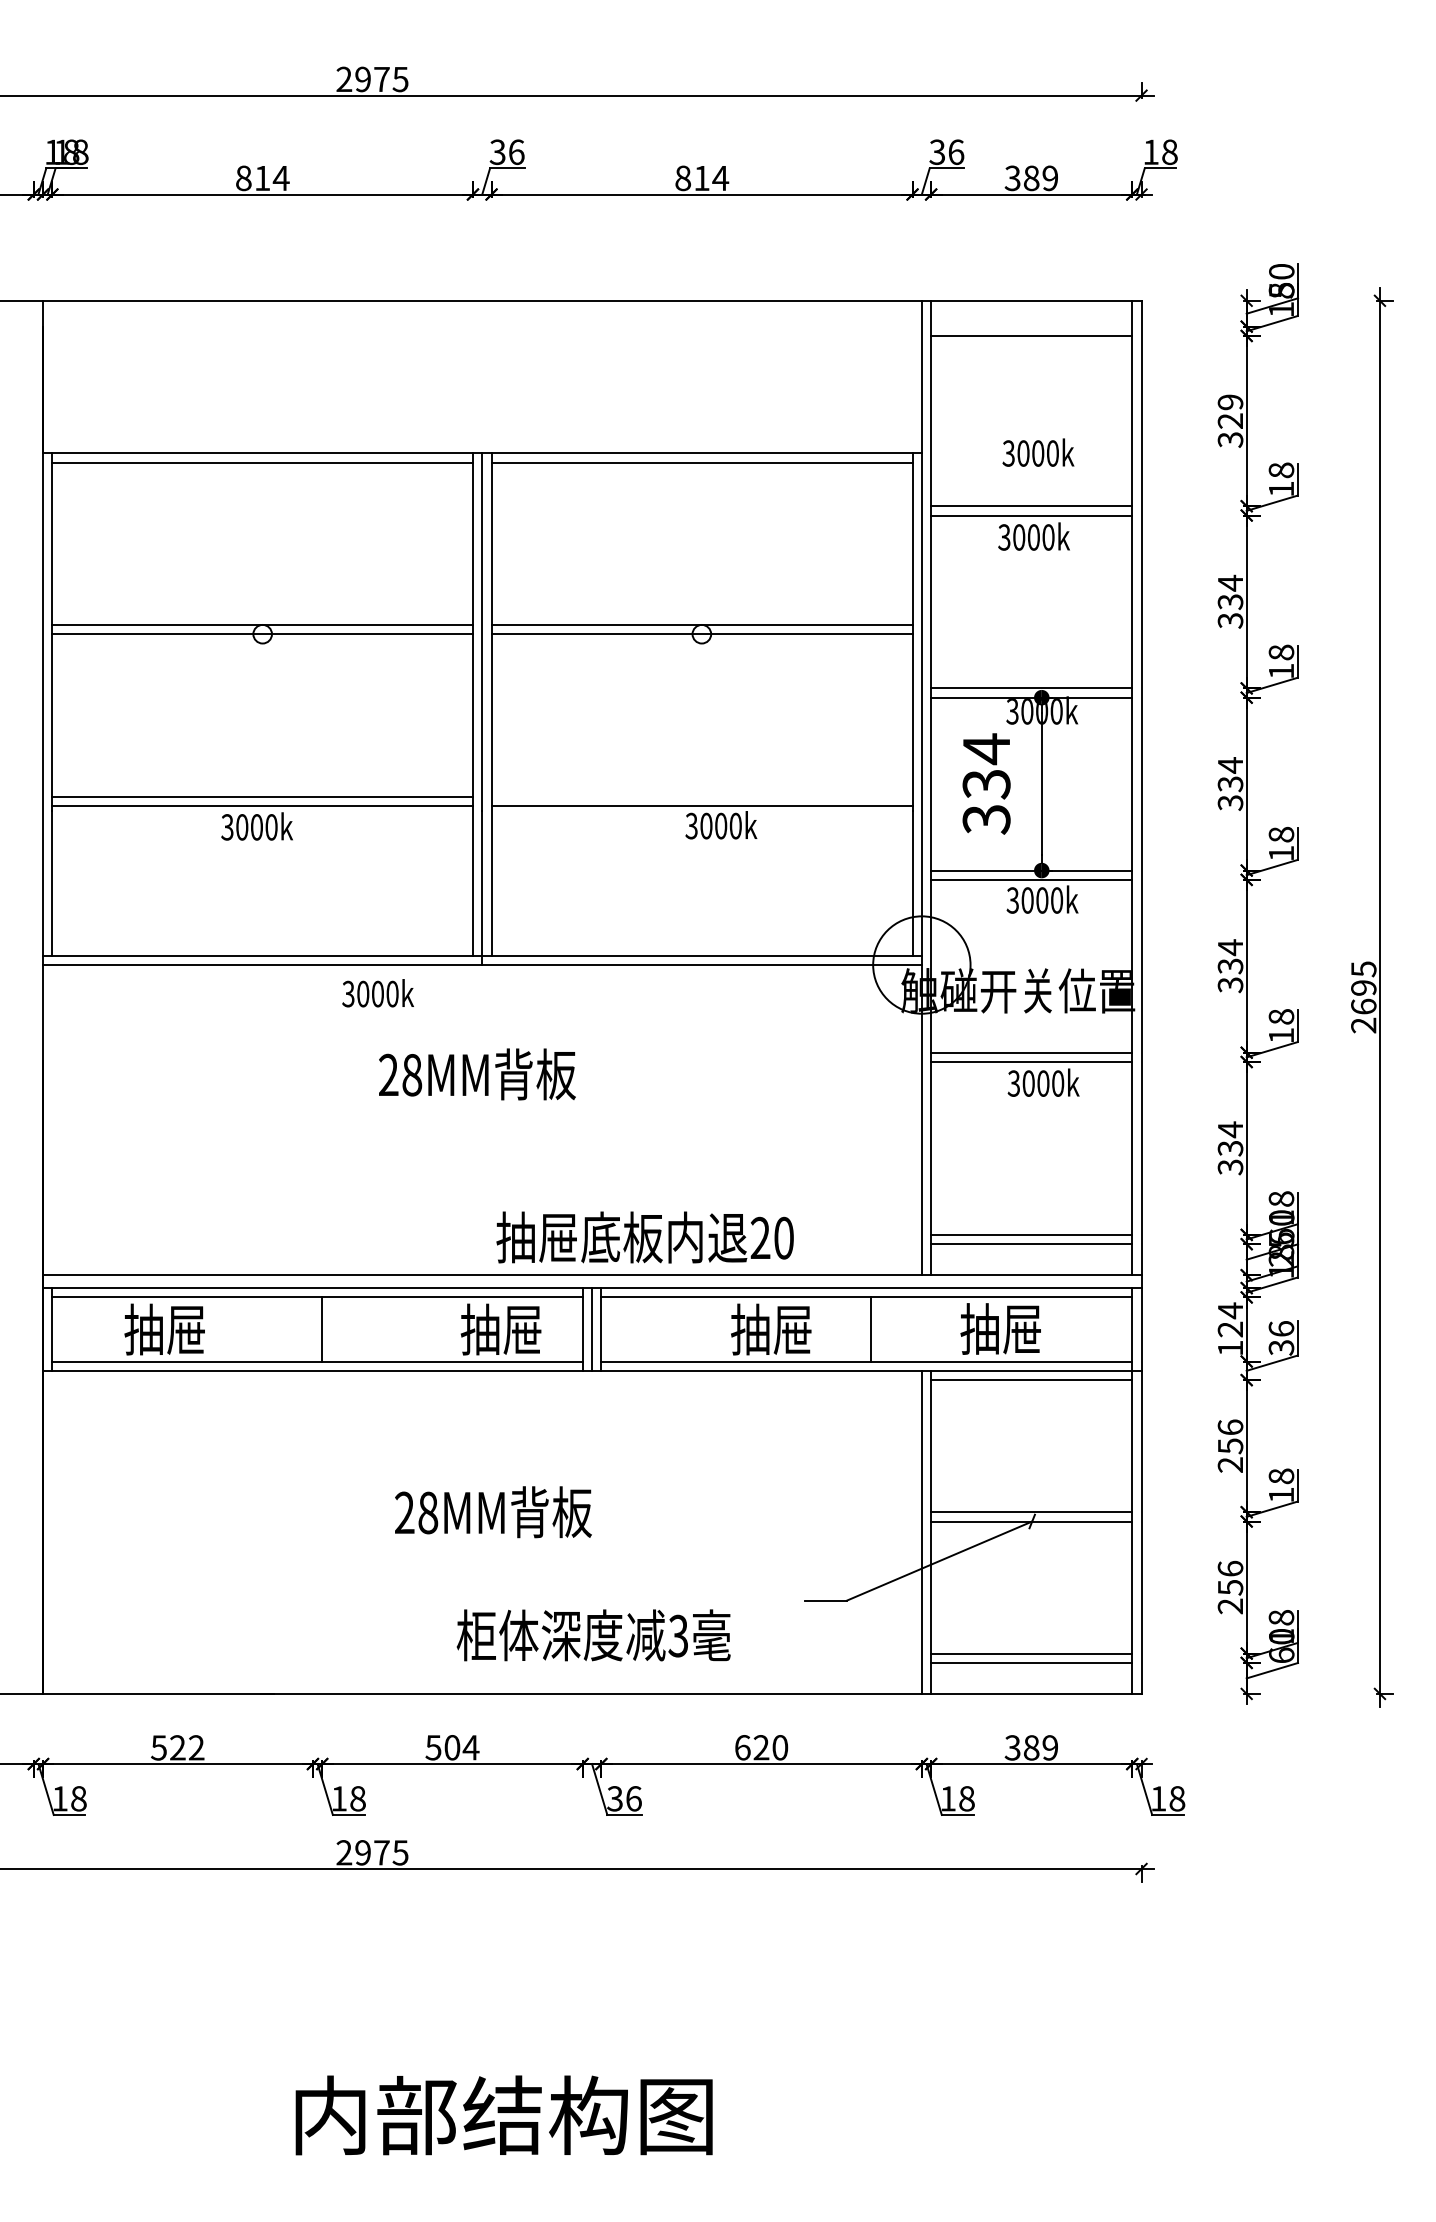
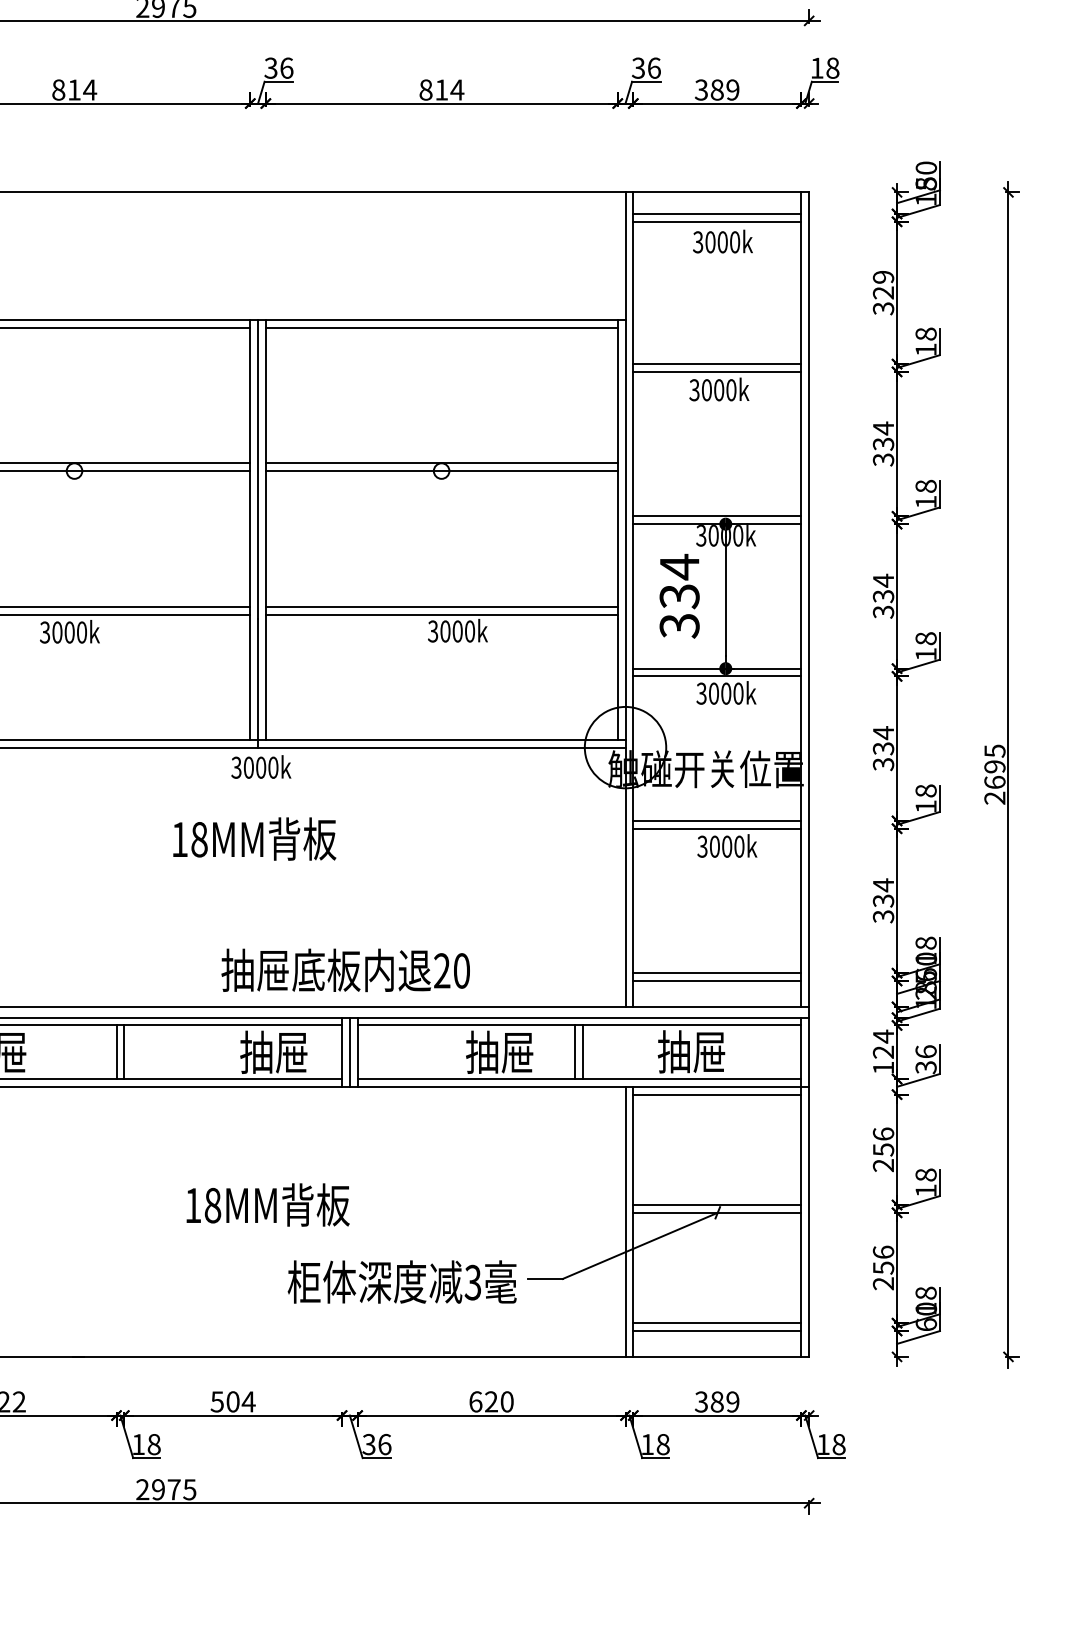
line: (1031, 326) -> (717, 213), added
text: (1038, 452) -> (723, 241), moved
line: (701, 796) -> (441, 606), added
text: (377, 993) -> (260, 767), moved
text: (388, 1074) -> (179, 839), 28MM -> 18MM
text: (644, 1237) -> (345, 970), moved
line: (312, 1329) -> (116, 1052), added
line: (861, 1329) -> (575, 1052), added
text: (404, 1512) -> (193, 1205), 28MM -> 18MM
text: (593, 1635) -> (402, 1282), moved

